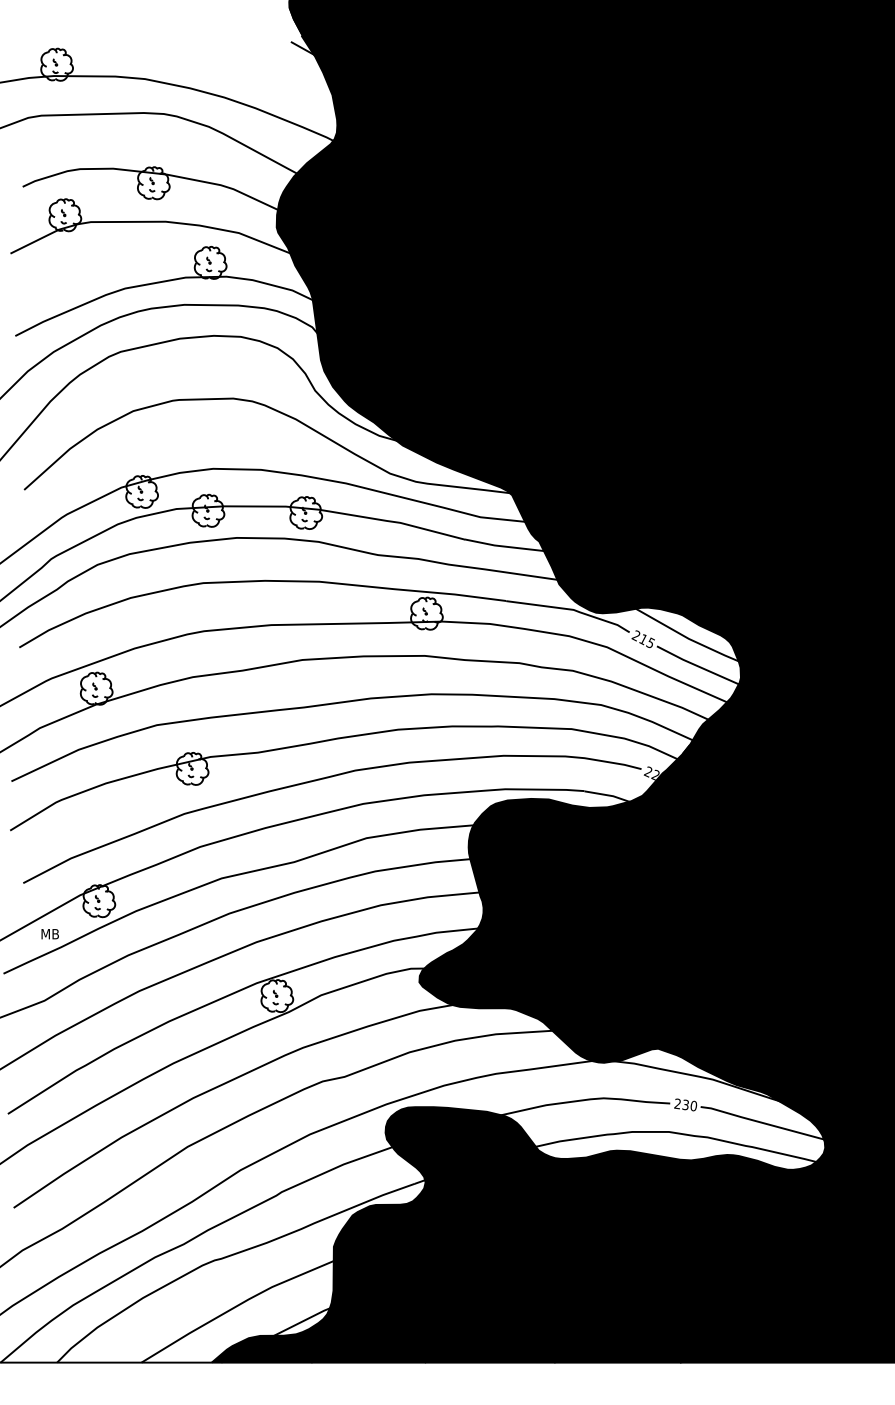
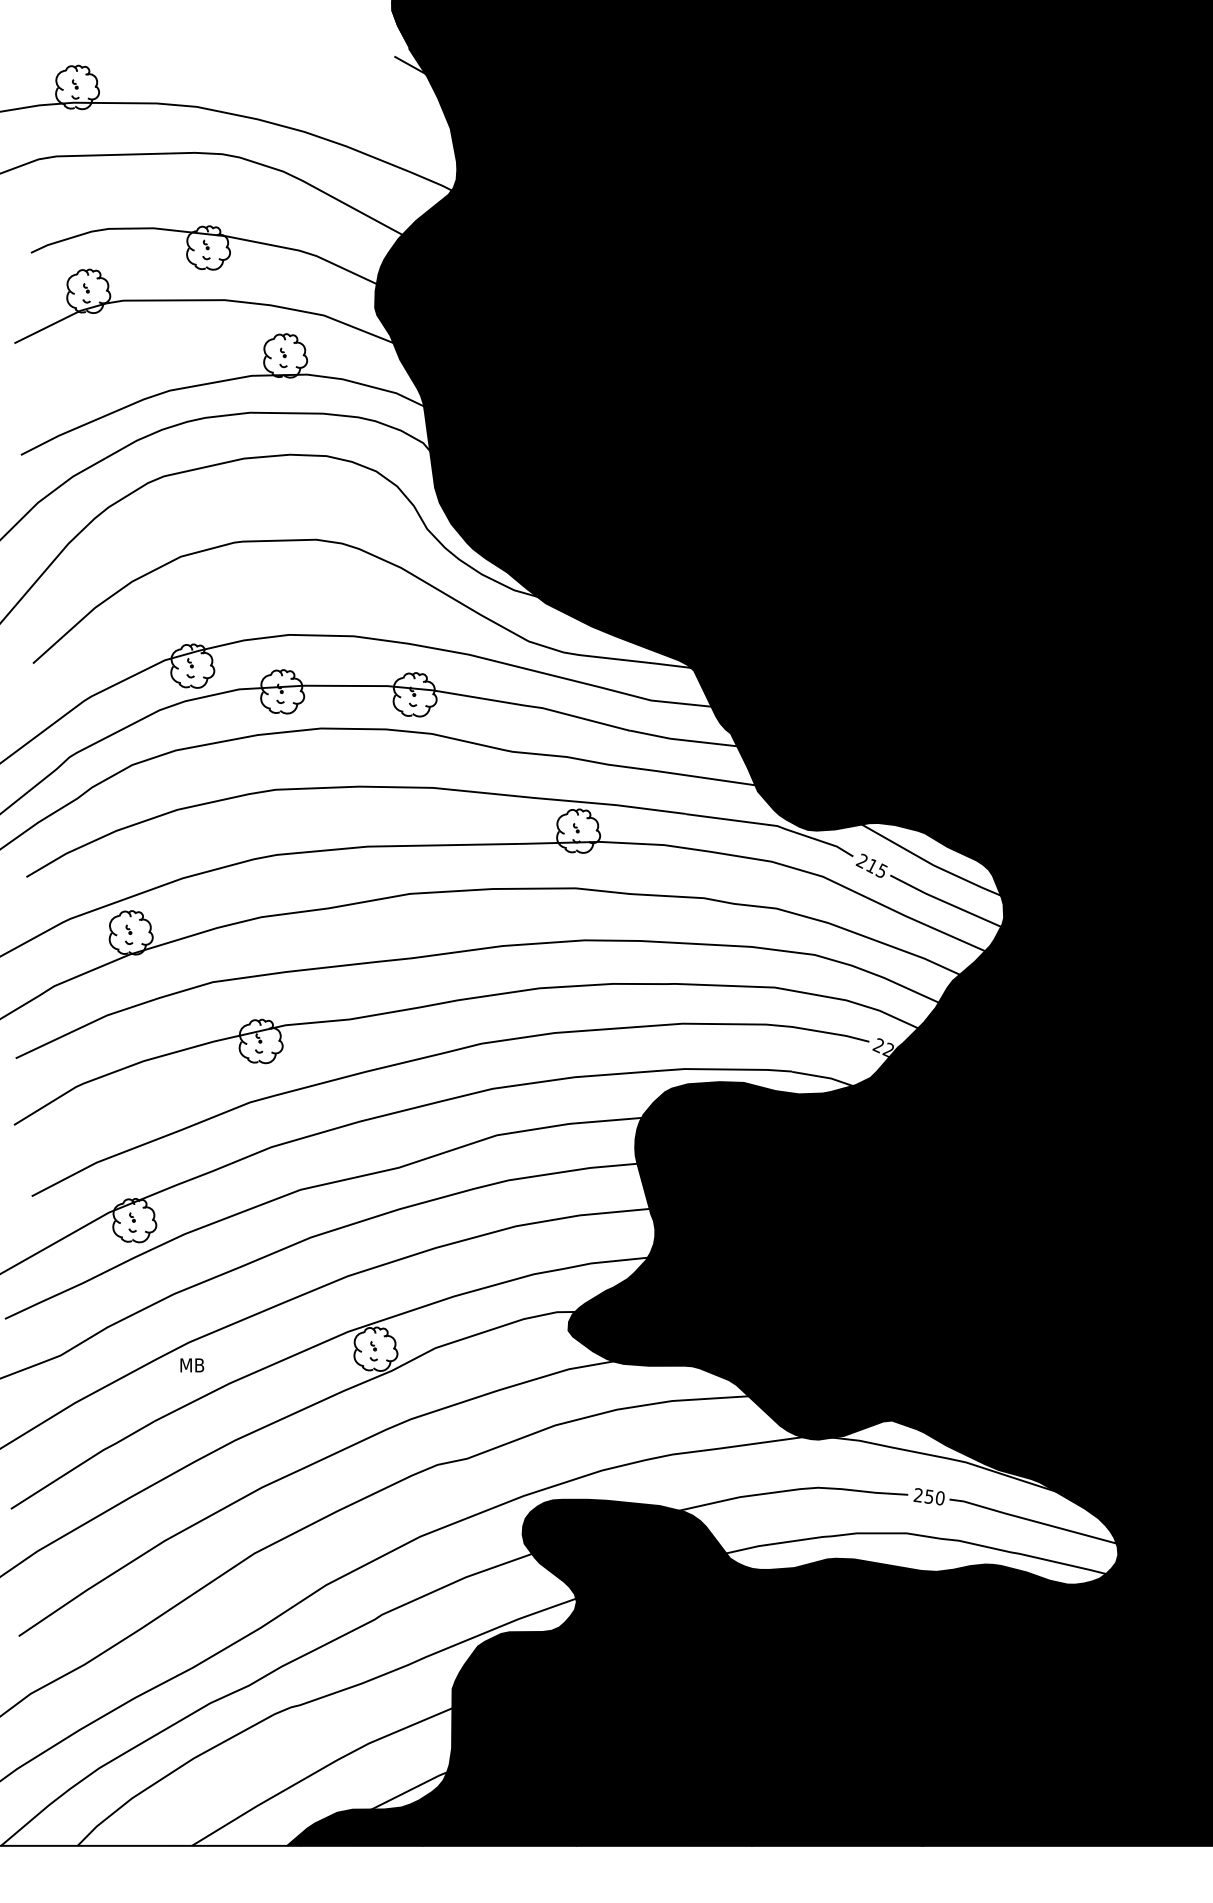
text: (50, 934) -> (192, 1365), moved
text: (685, 1104) -> (929, 1496), 230 -> 250

